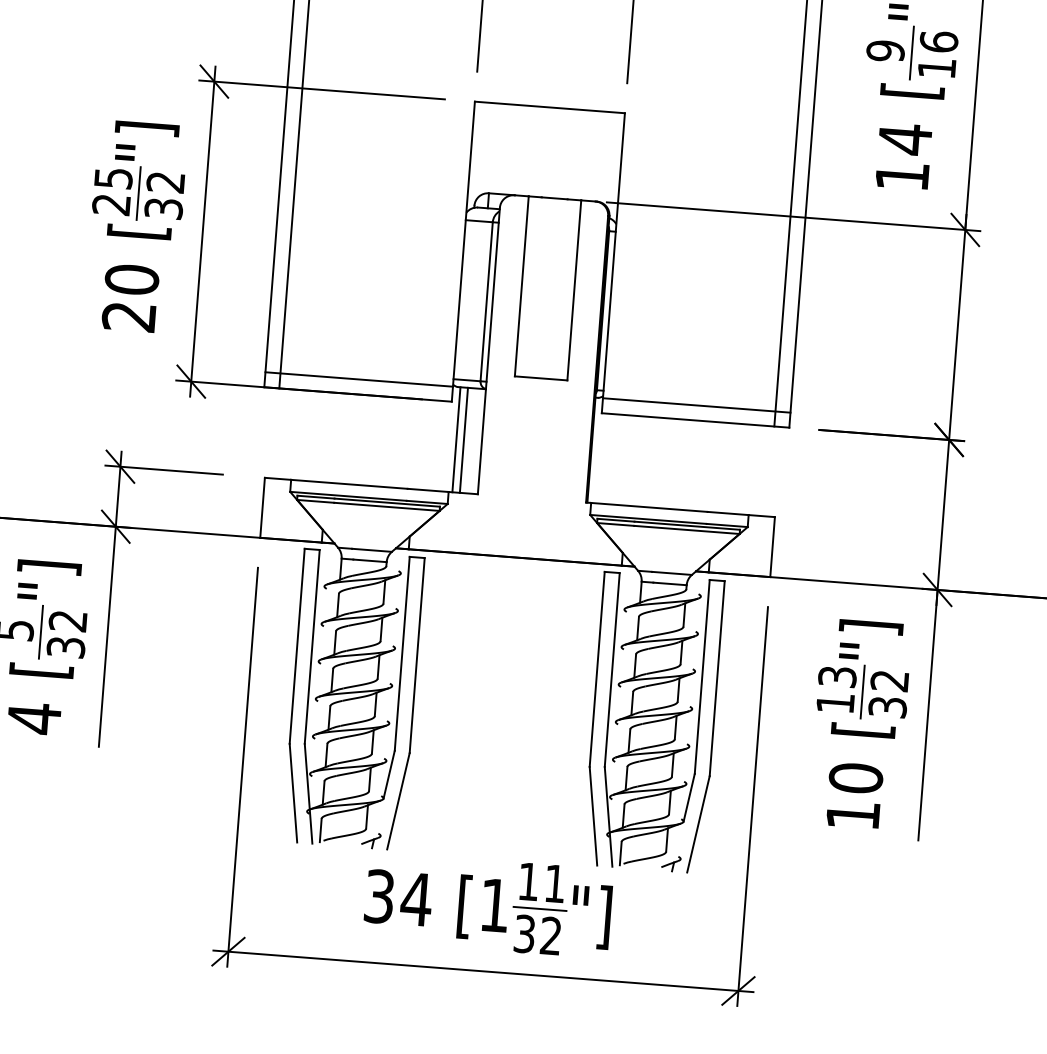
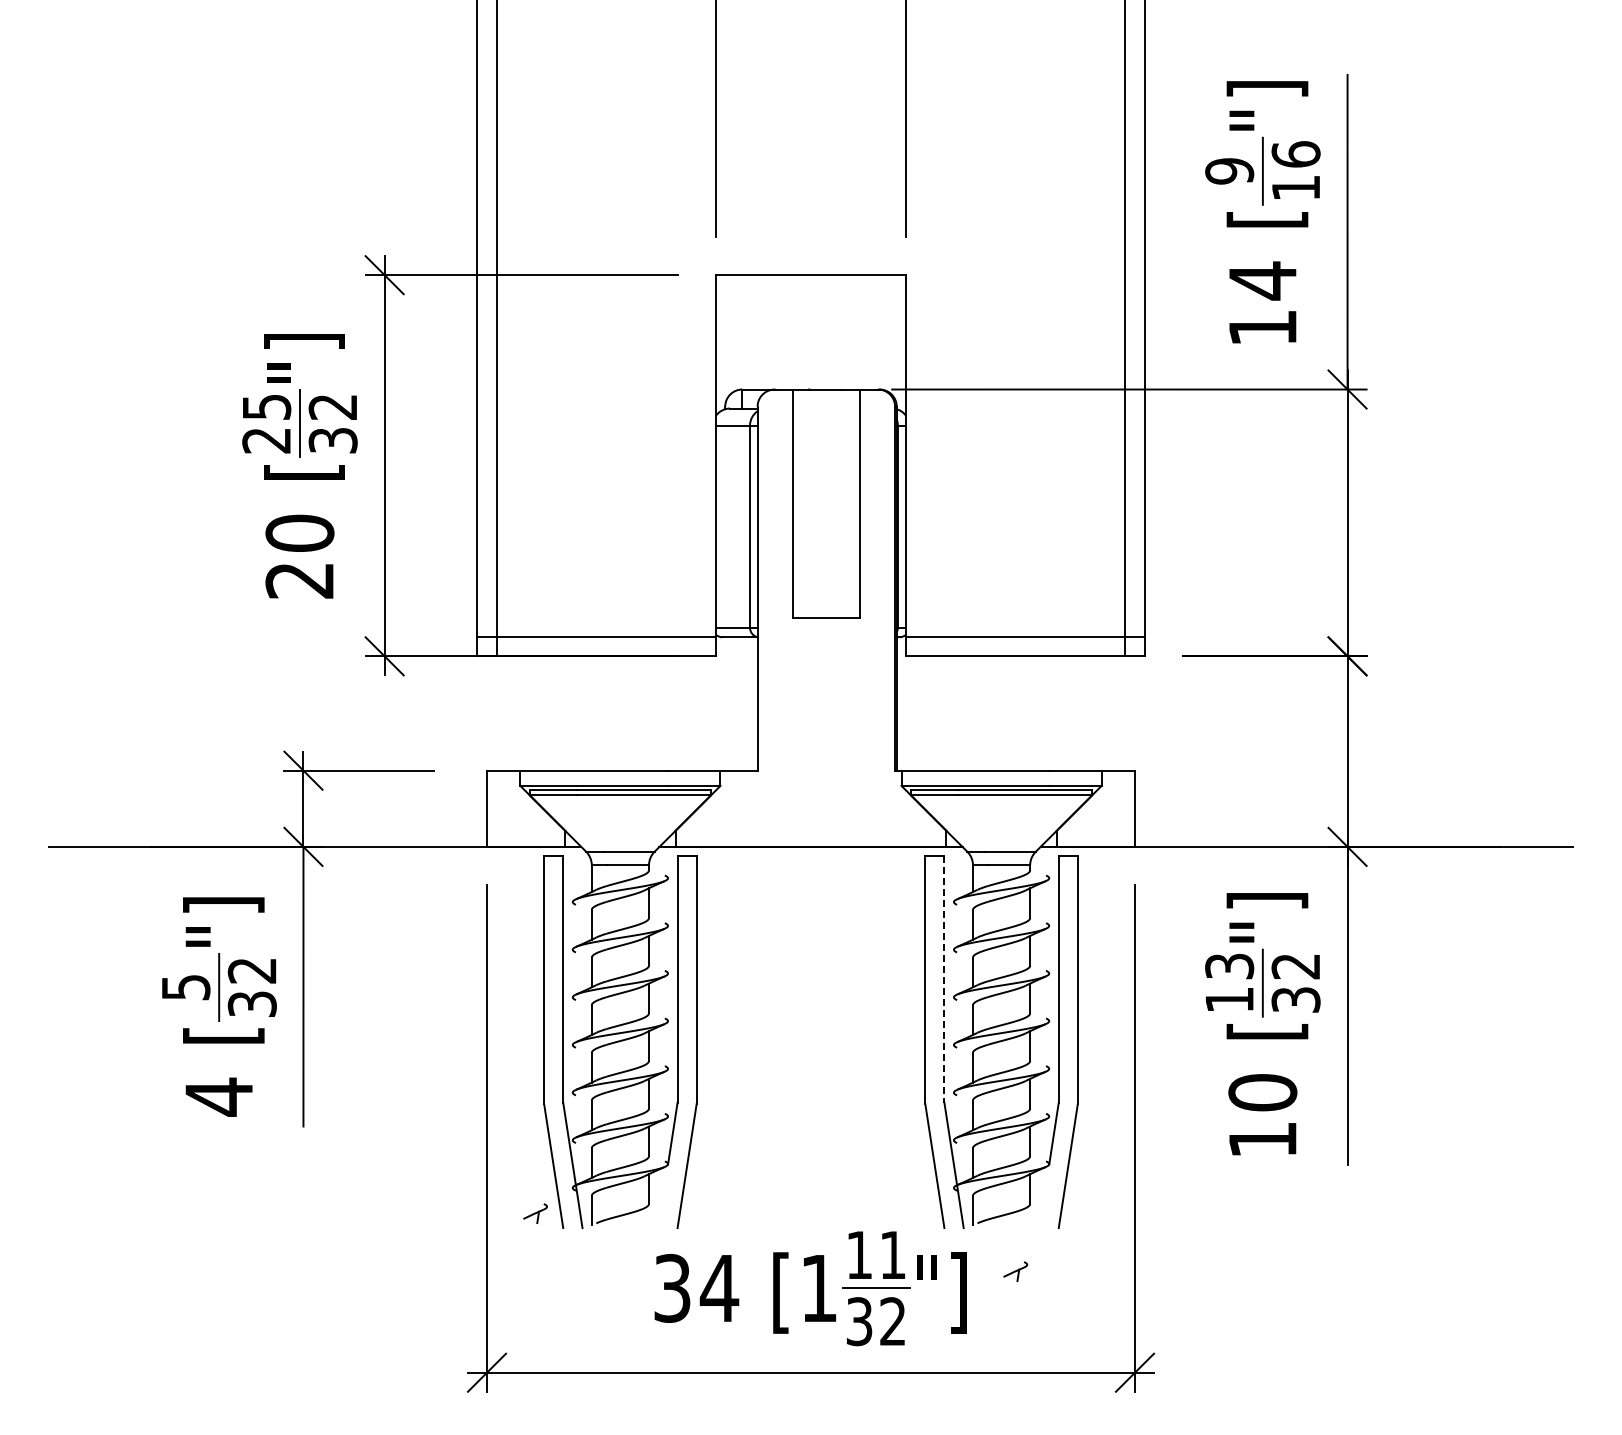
line: (456, 439) -> (725, 703), removed
line: (463, 439) -> (734, 703), removed
line: (612, 670) -> (944, 980), solid -> dashed
part: (371, 840) -> (535, 1213), moved
part: (671, 863) -> (1015, 1271), moved

